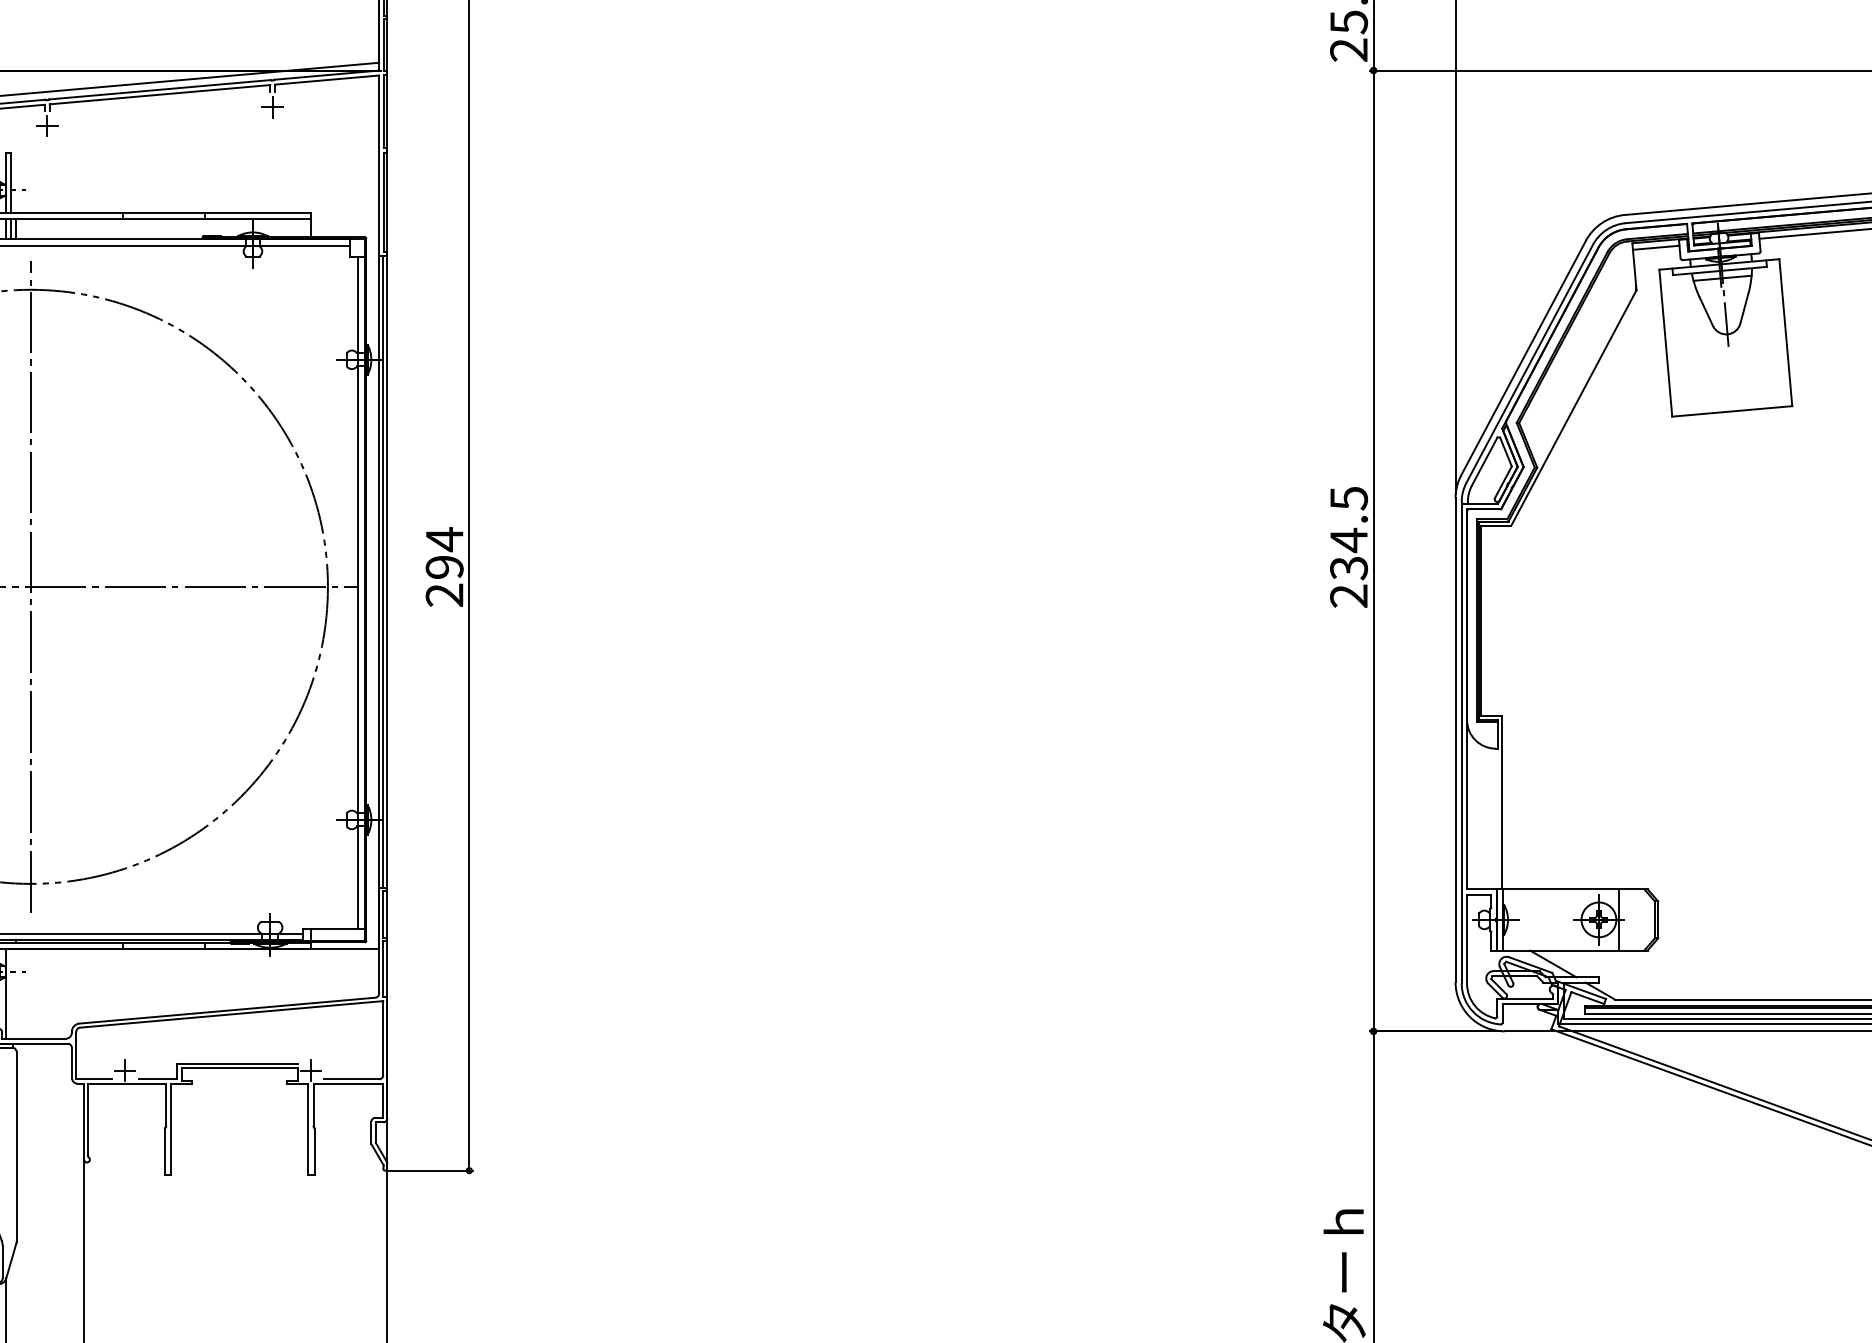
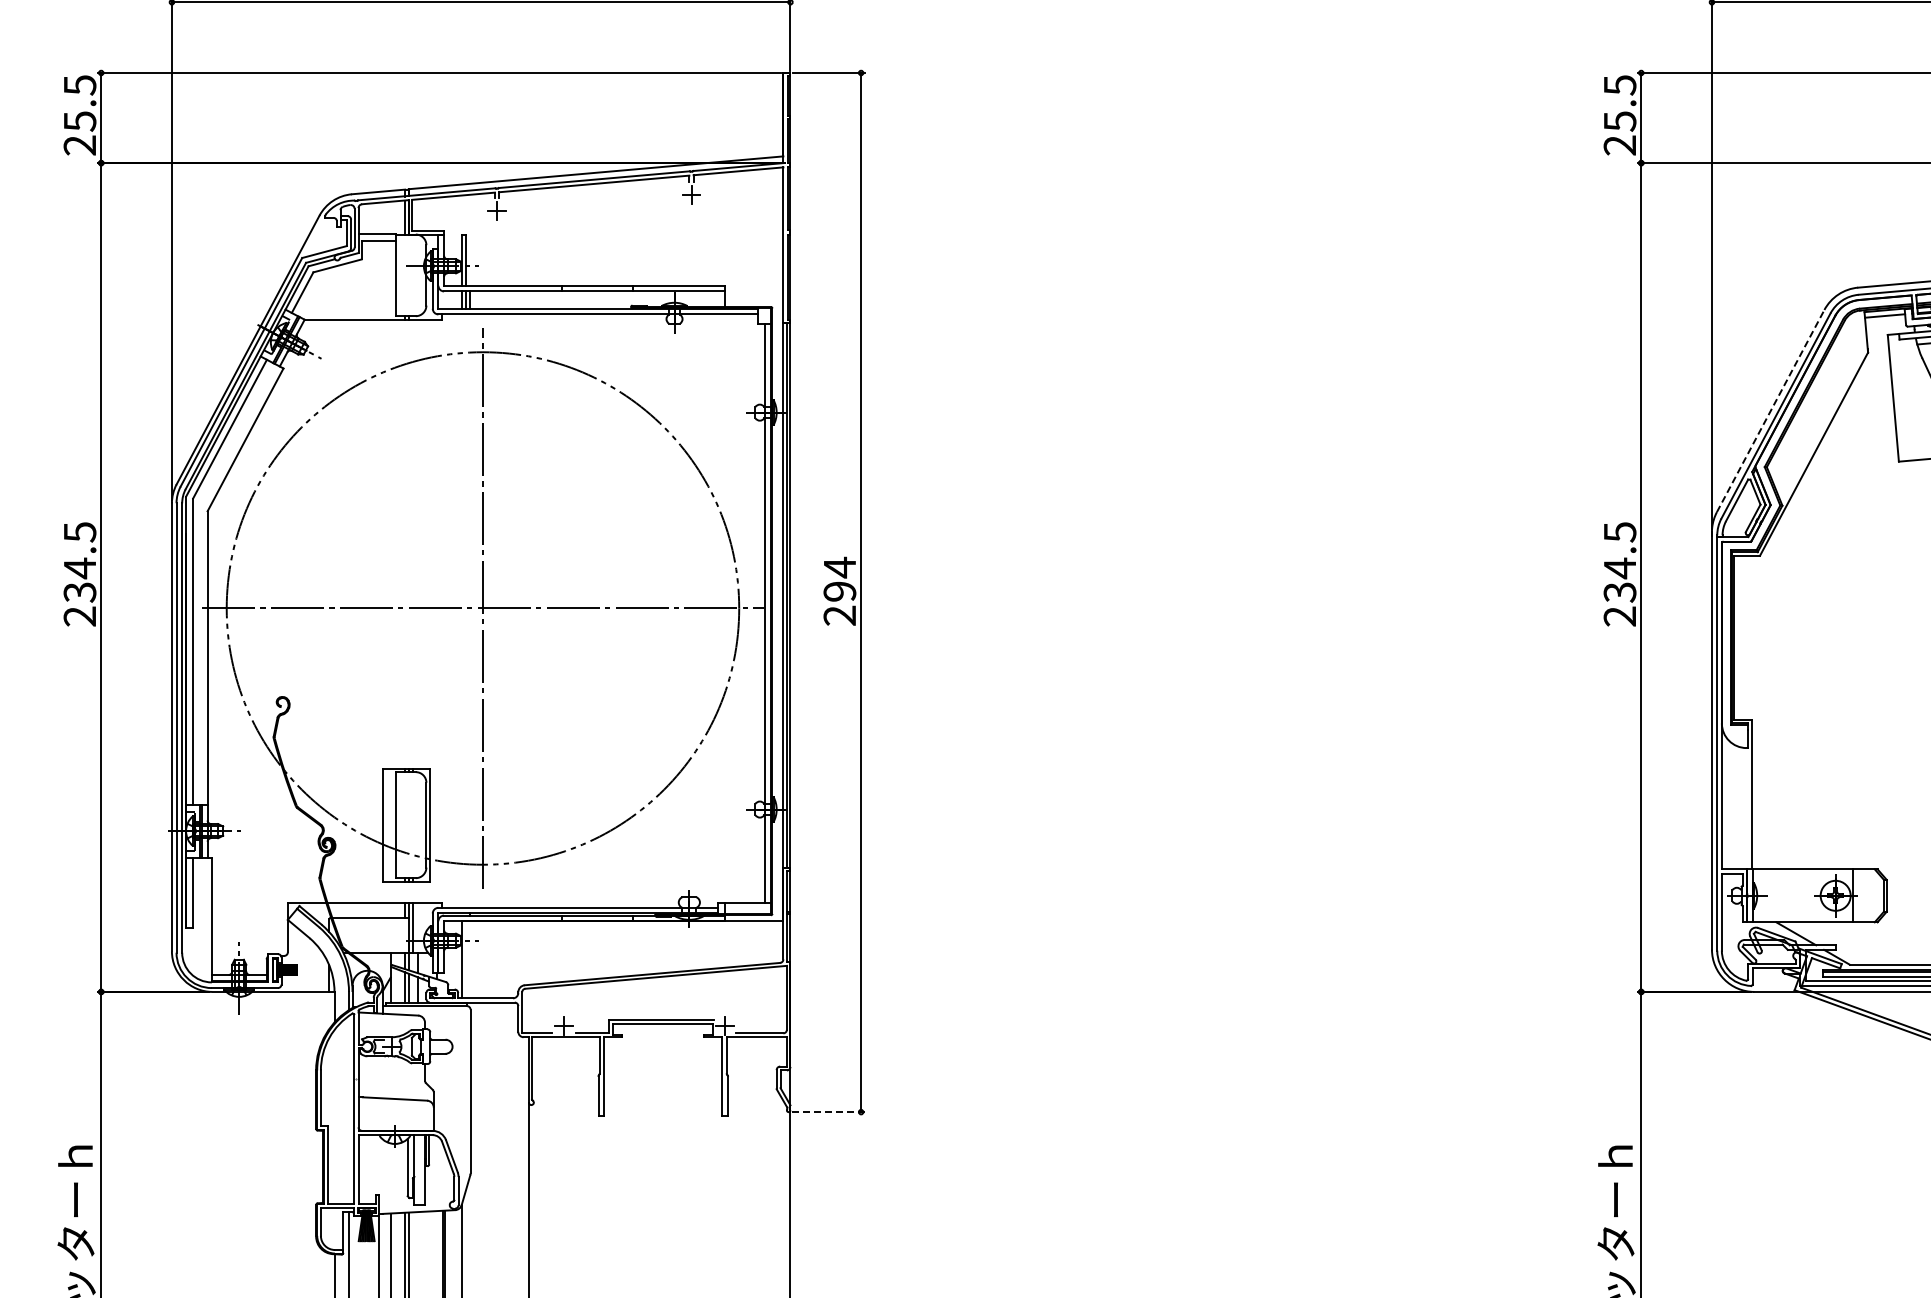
line: (1523, 357) -> (1770, 410), solid -> dashed
line: (431, 1171) -> (828, 1112), solid -> dashed

